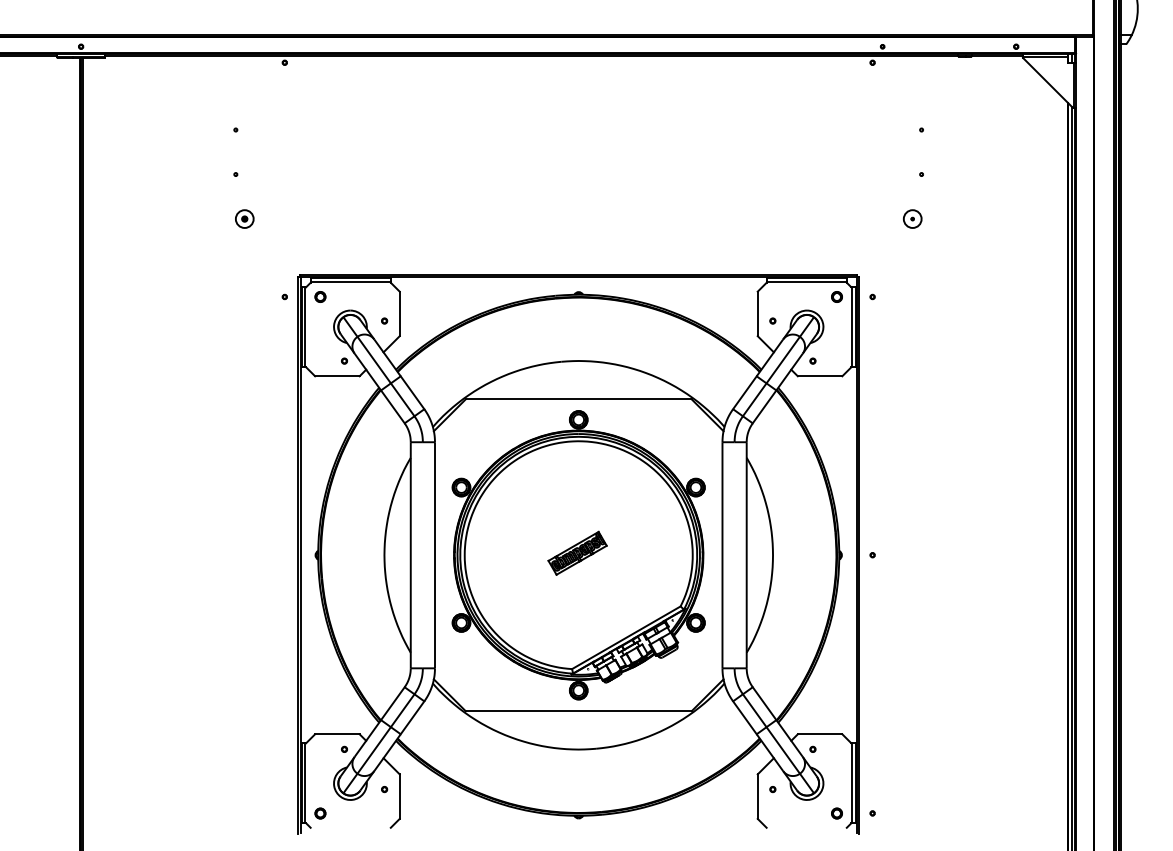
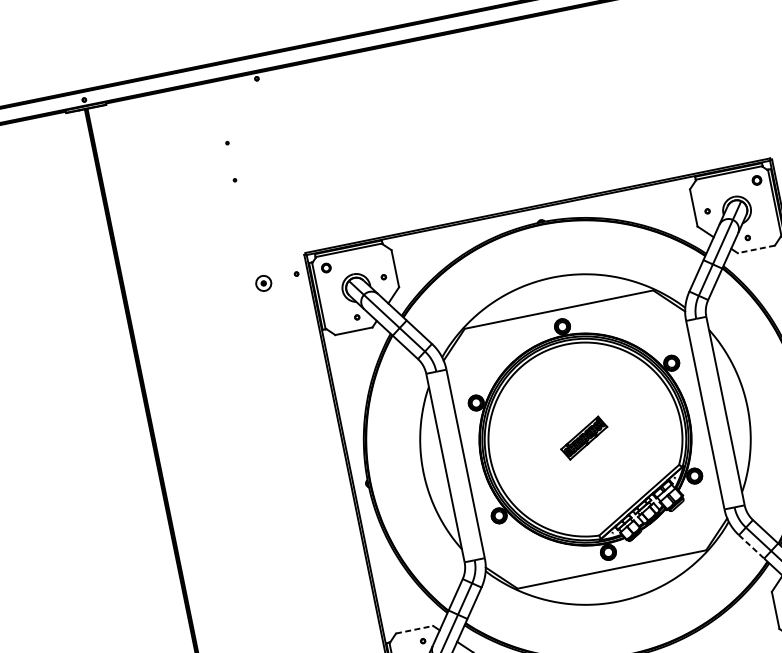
part: (244, 218) -> (263, 283), moved
line: (819, 376) -> (755, 249), solid -> dashed
line: (745, 718) -> (752, 547), solid -> dashed
line: (337, 734) -> (414, 629), solid -> dashed

